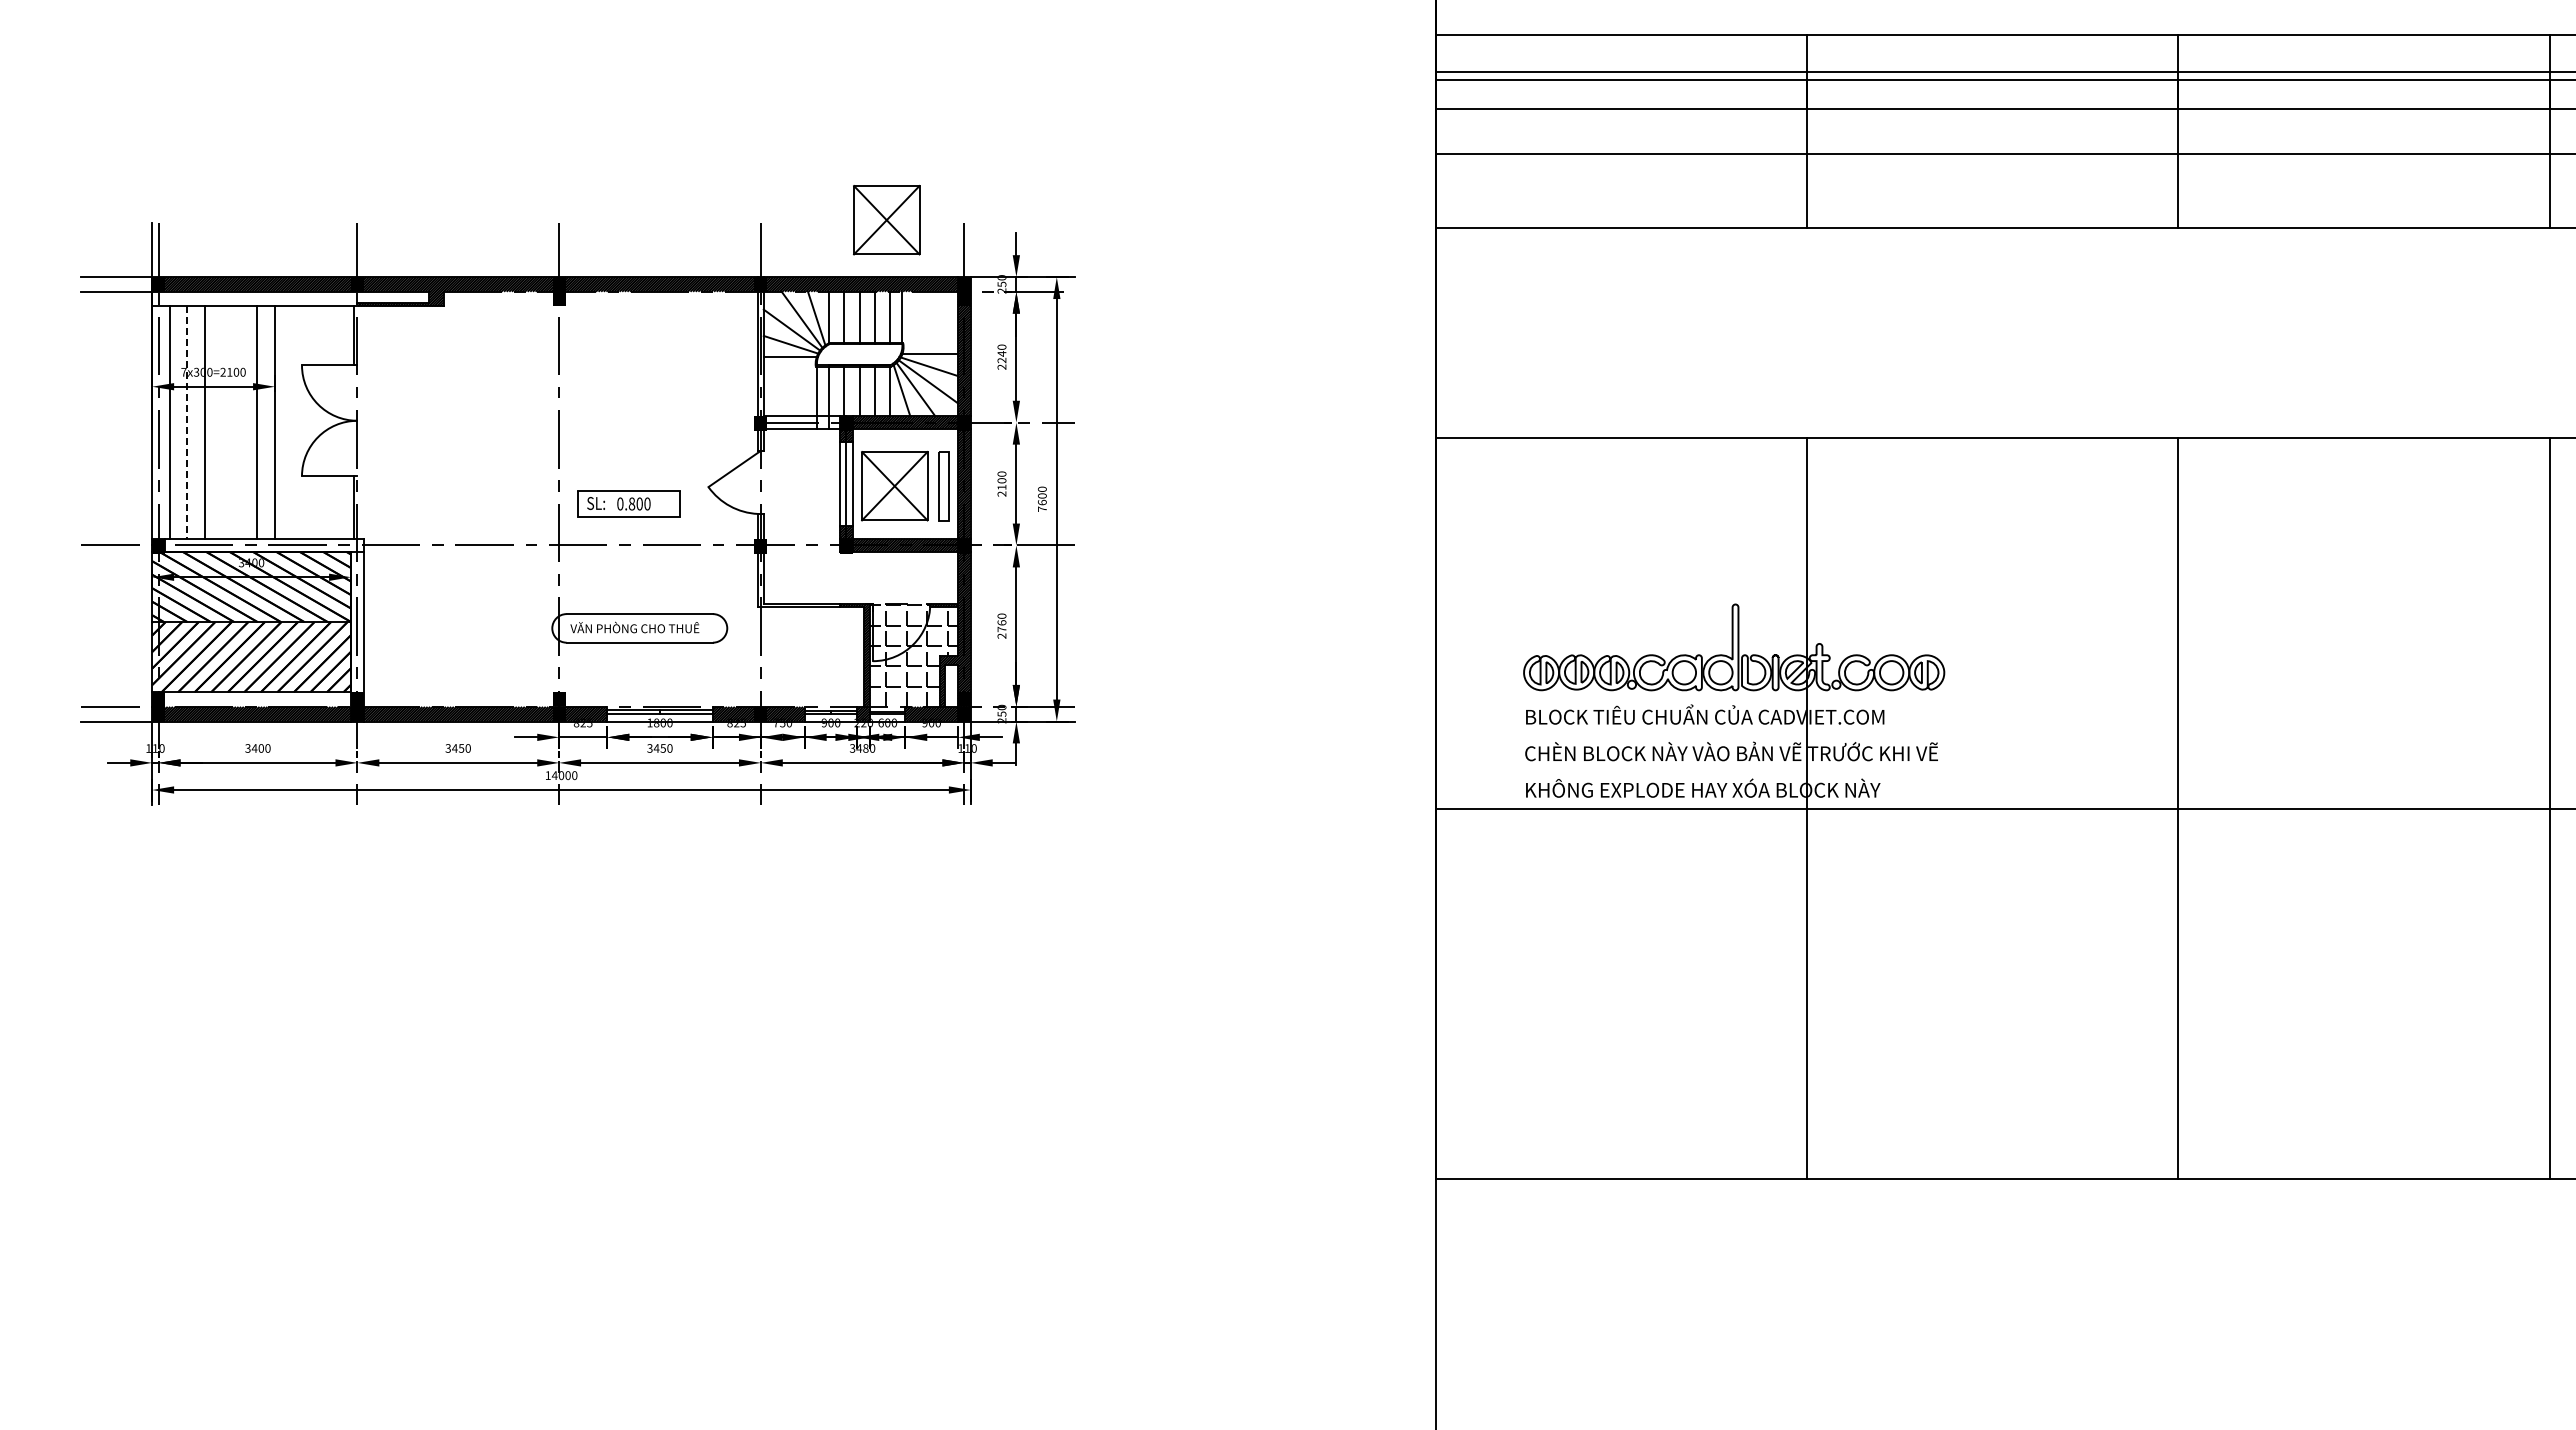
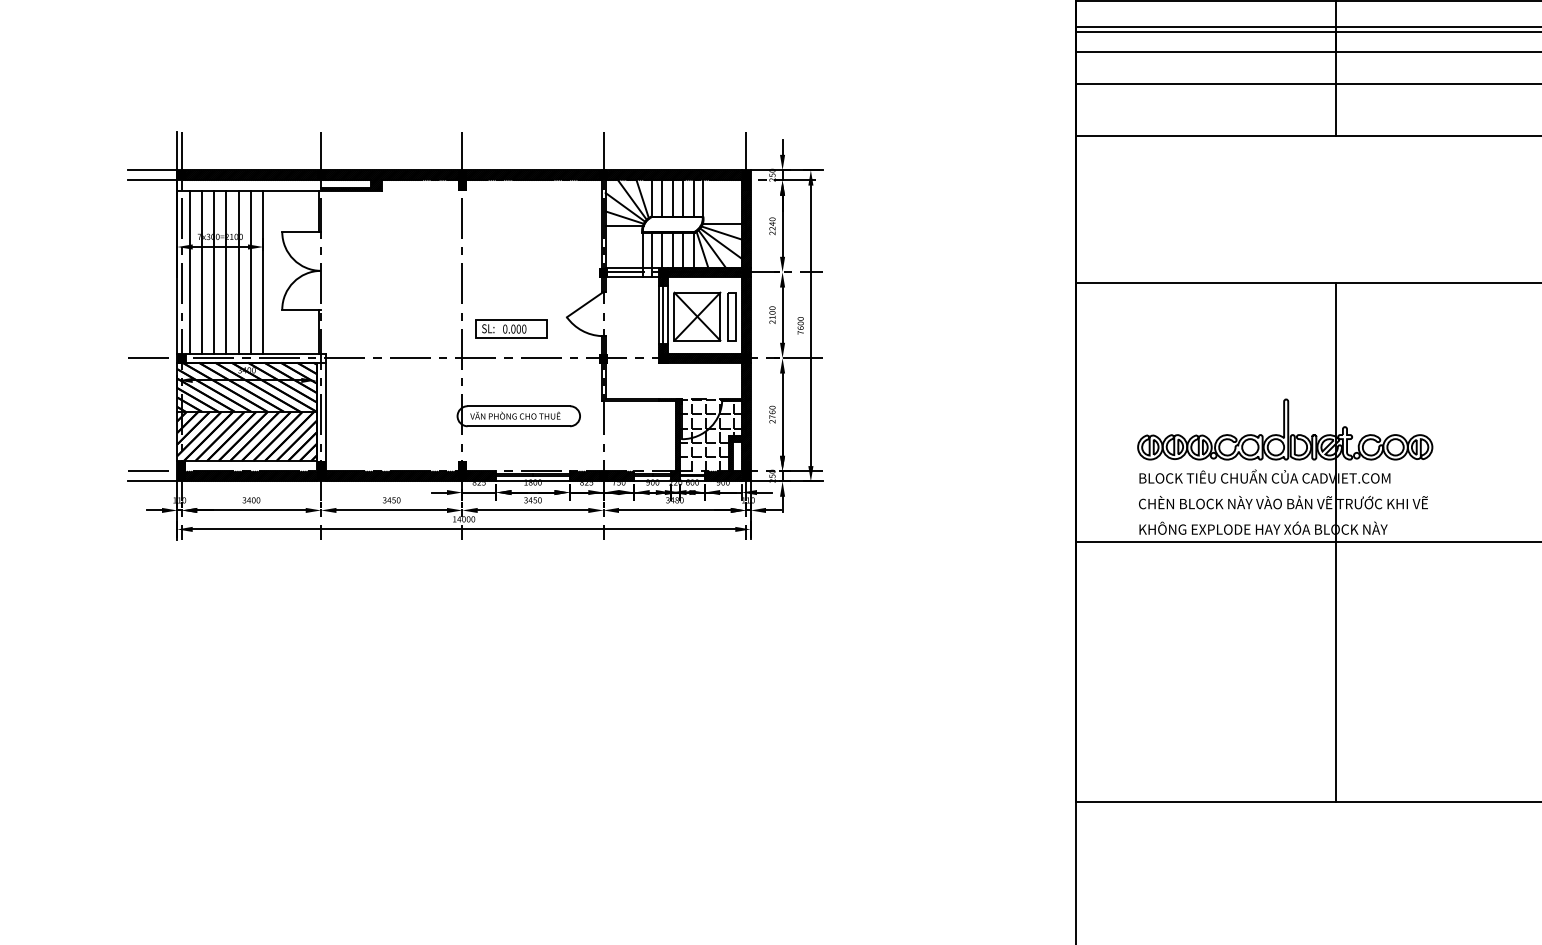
part: (886, 220) -> (691, 130), removed
line: (222, 422) -> (226, 272), added
line: (239, 422) -> (238, 272), added
line: (187, 423) -> (202, 272), dashed -> solid
text: (631, 504) -> (513, 329), 0.800 -> 0.000

